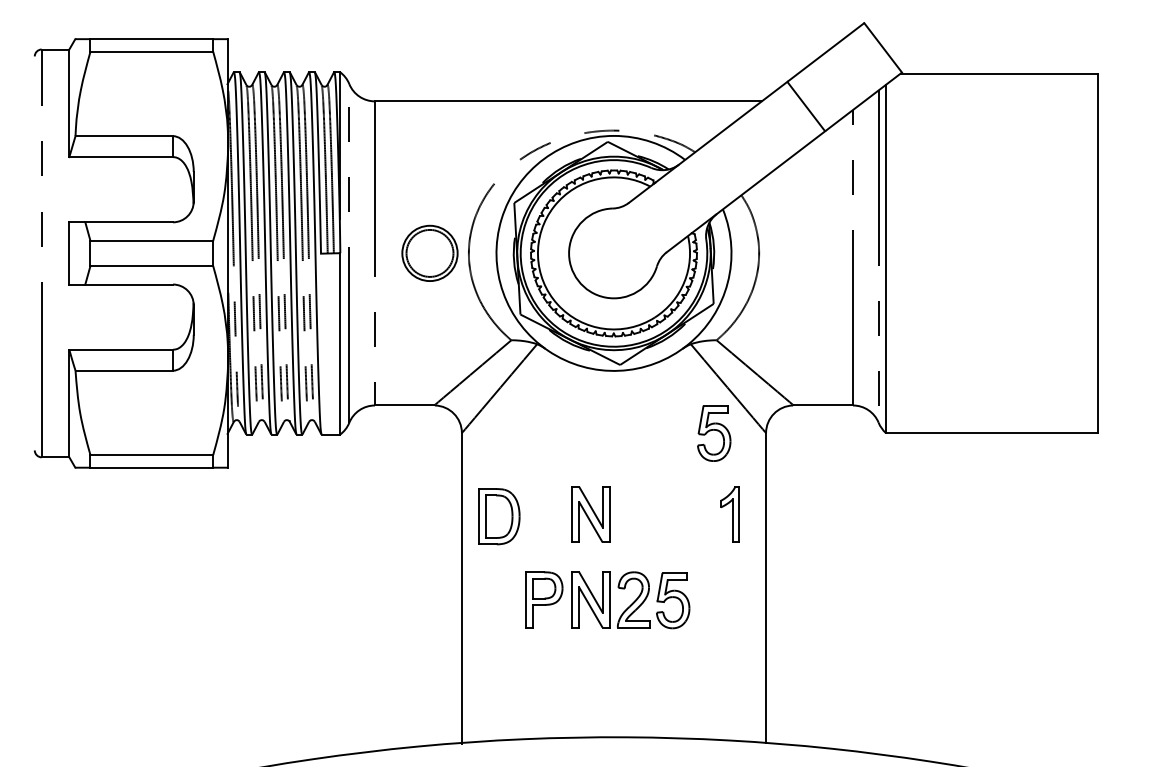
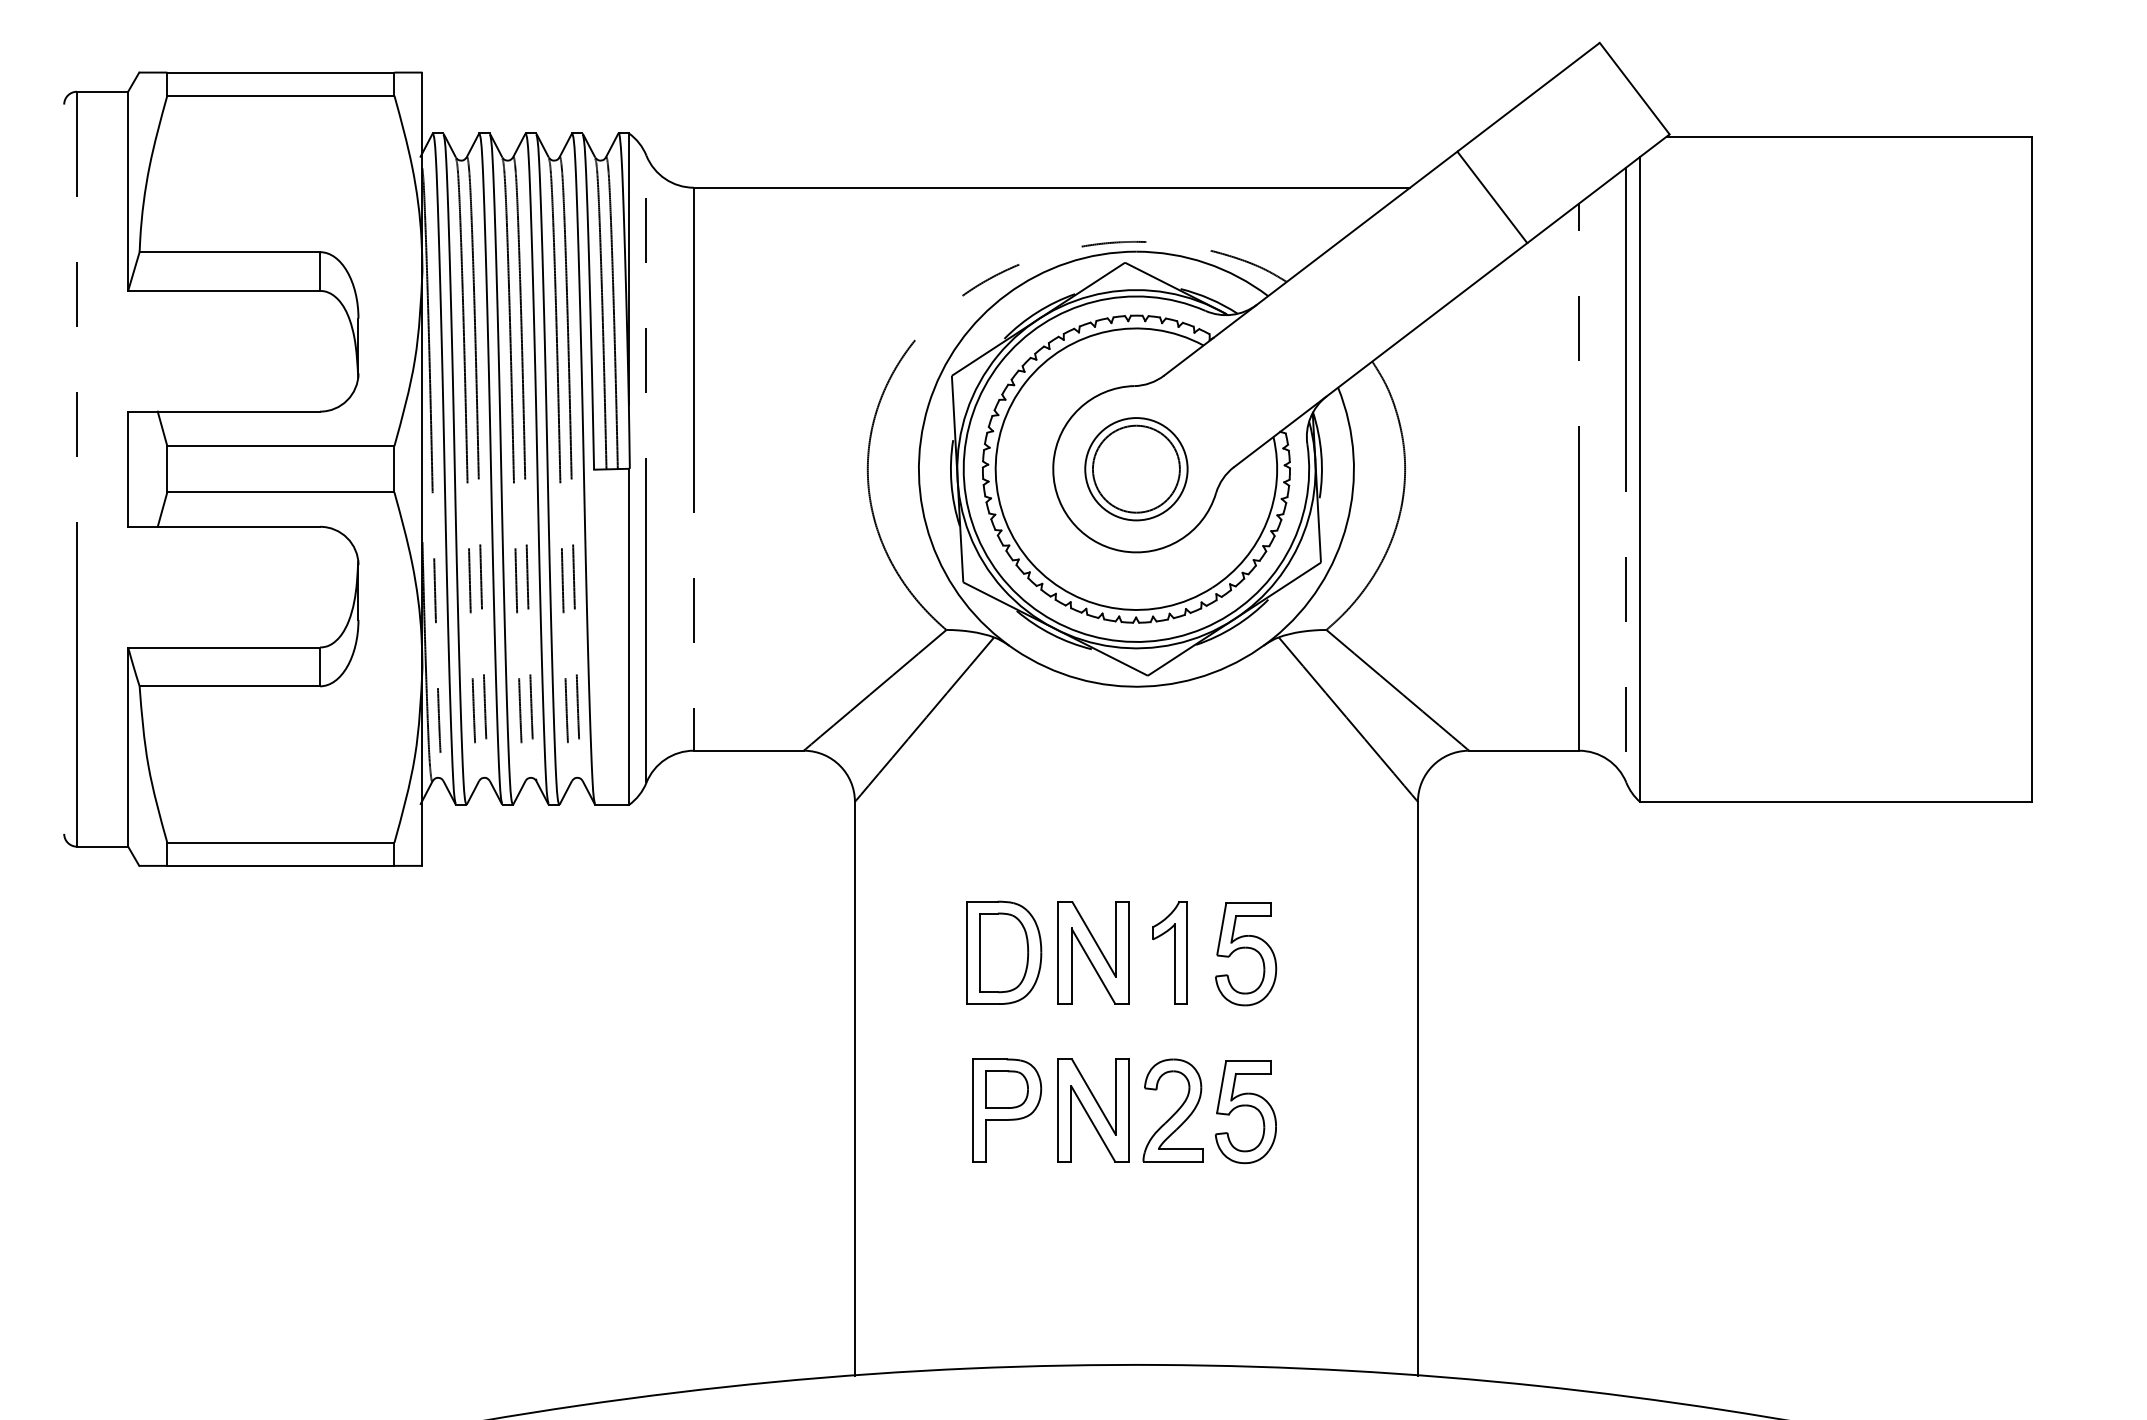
part: (429, 252) -> (1135, 467), moved
part: (714, 433) -> (1246, 954), moved
part: (729, 514) -> (1168, 952), moved
part: (499, 516) -> (1004, 952), moved

